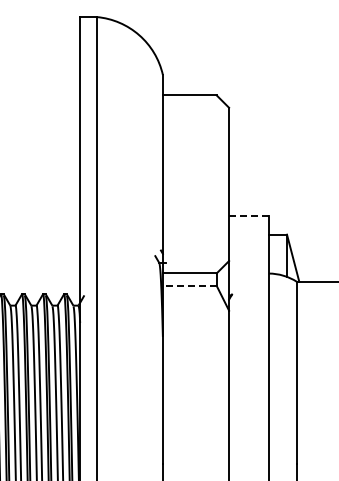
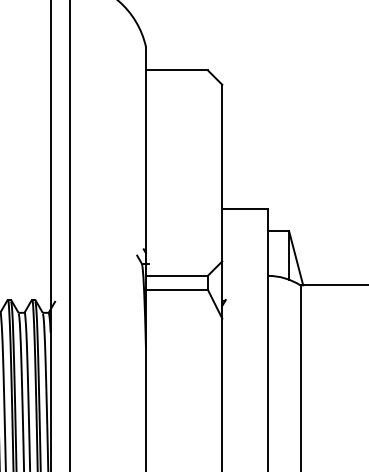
line: (248, 215) -> (244, 208), dashed -> solid
line: (189, 285) -> (176, 289), dashed -> solid

